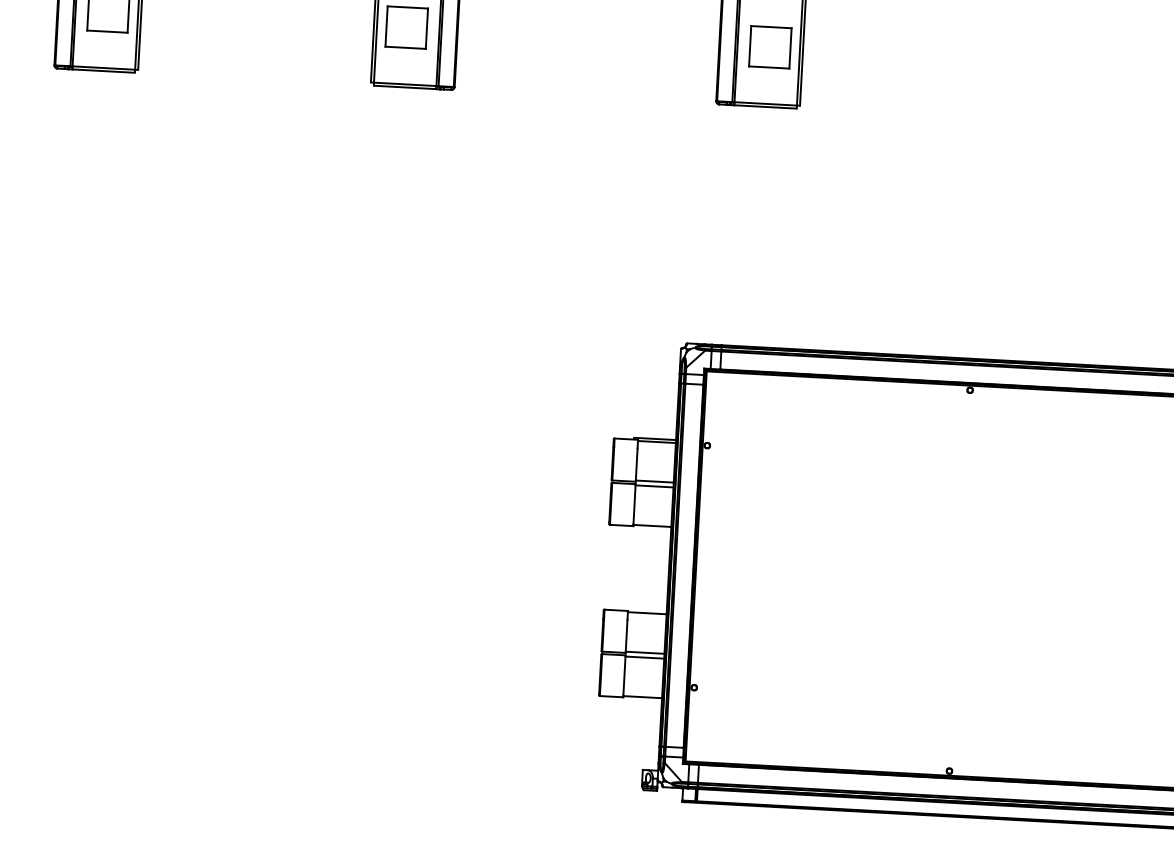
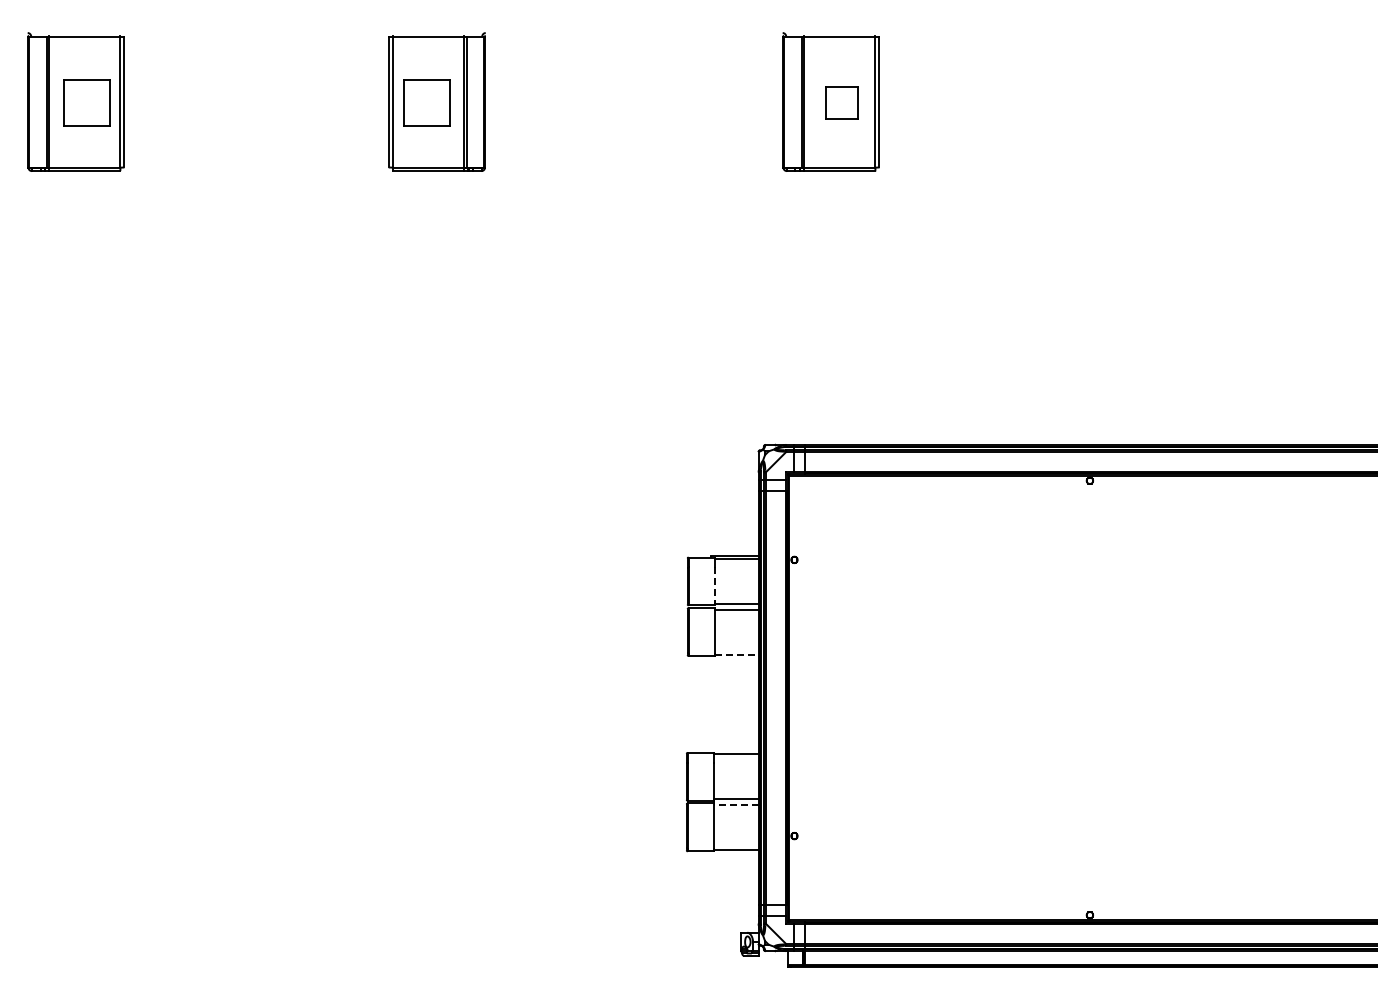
part: (770, 46) -> (841, 102), size x0.7
line: (636, 465) -> (715, 586), solid -> dashed
line: (652, 525) -> (736, 654), solid -> dashed
line: (644, 657) -> (735, 804), solid -> dashed

